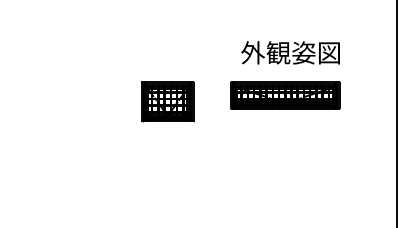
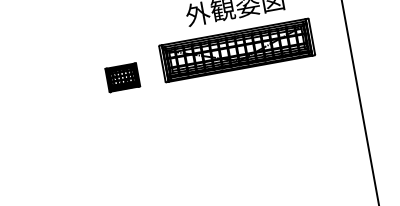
part: (285, 95) -> (237, 50), size x1.4
part: (167, 101) -> (122, 77), size x0.6

